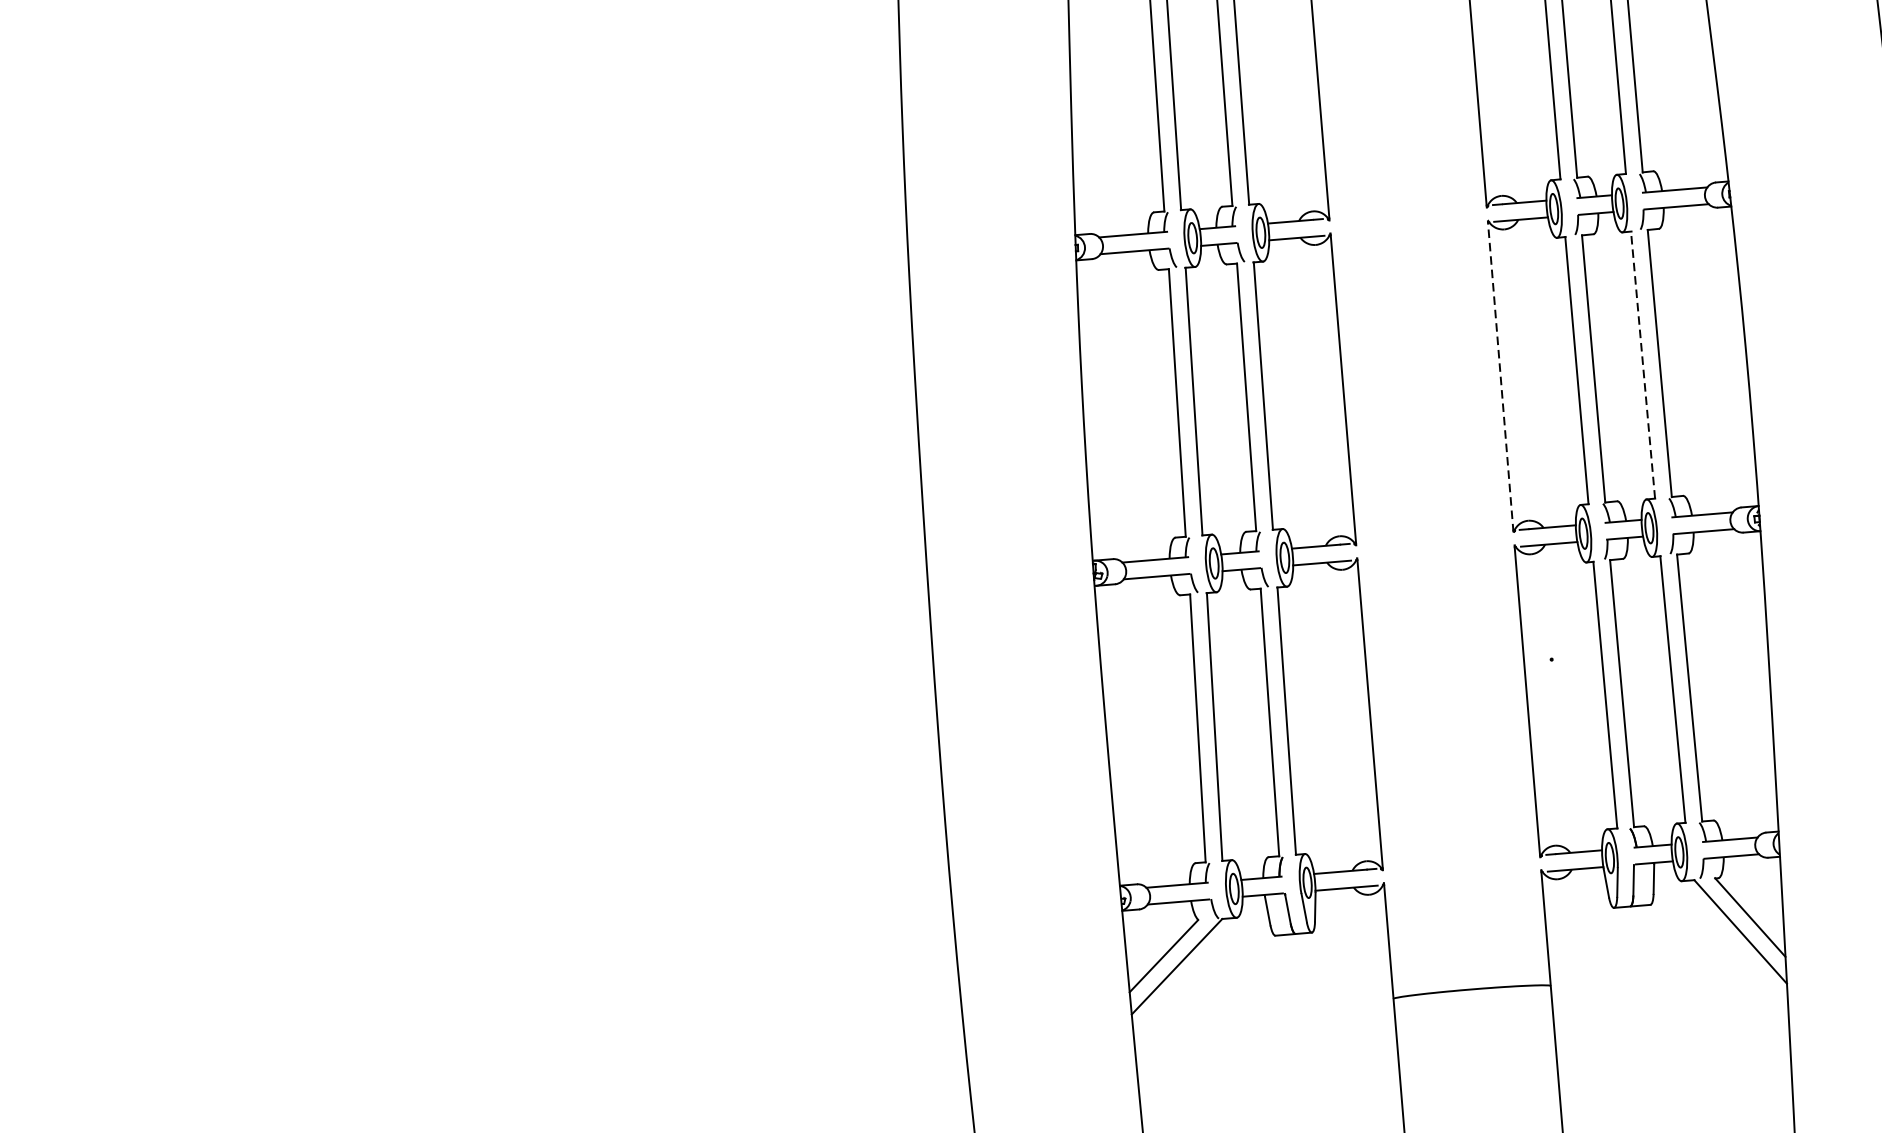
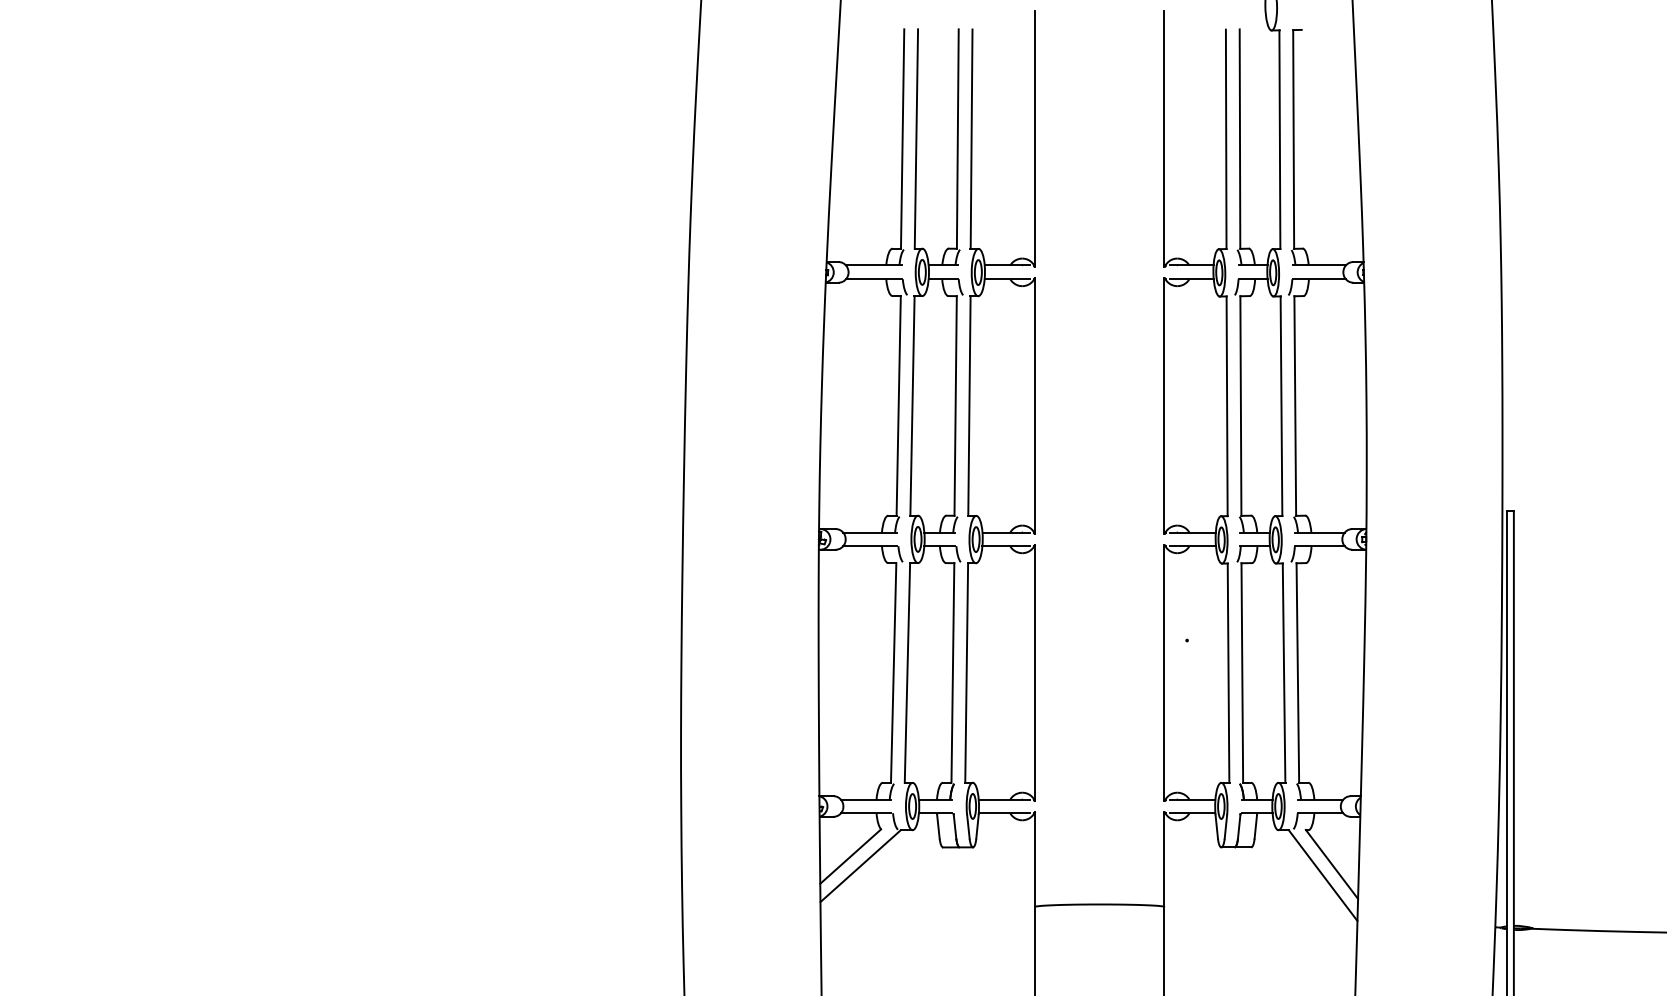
line: (1643, 365) -> (1281, 406), dashed -> solid
line: (1500, 375) -> (1164, 405), dashed -> solid

